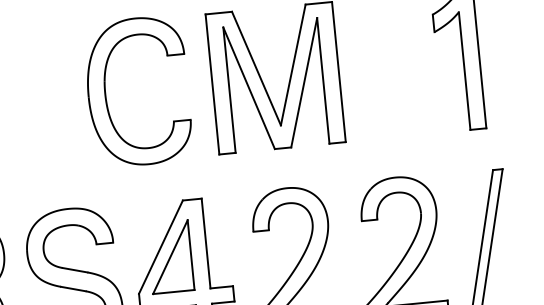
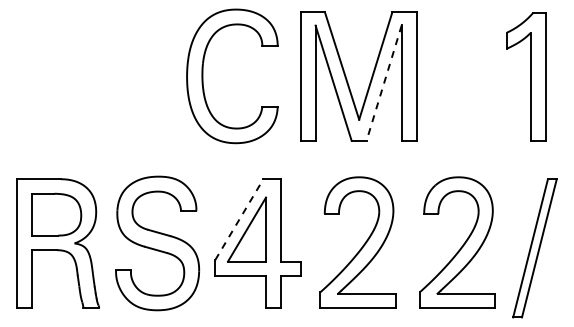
line: (304, 83) -> (384, 83), solid -> dashed
line: (161, 246) -> (239, 219), solid -> dashed

